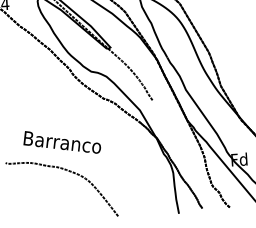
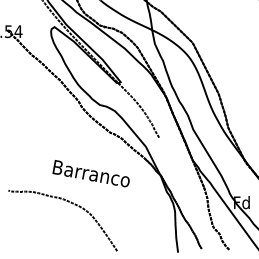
text: (61, 142) -> (90, 173), moved

